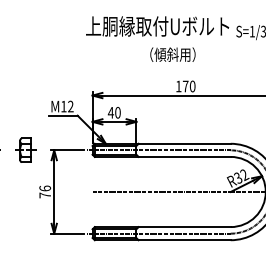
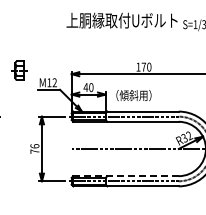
text: (172, 54) -> (133, 95), moved
part: (25, 150) -> (19, 70), moved
line: (163, 227) -> (126, 176), solid -> dashed

